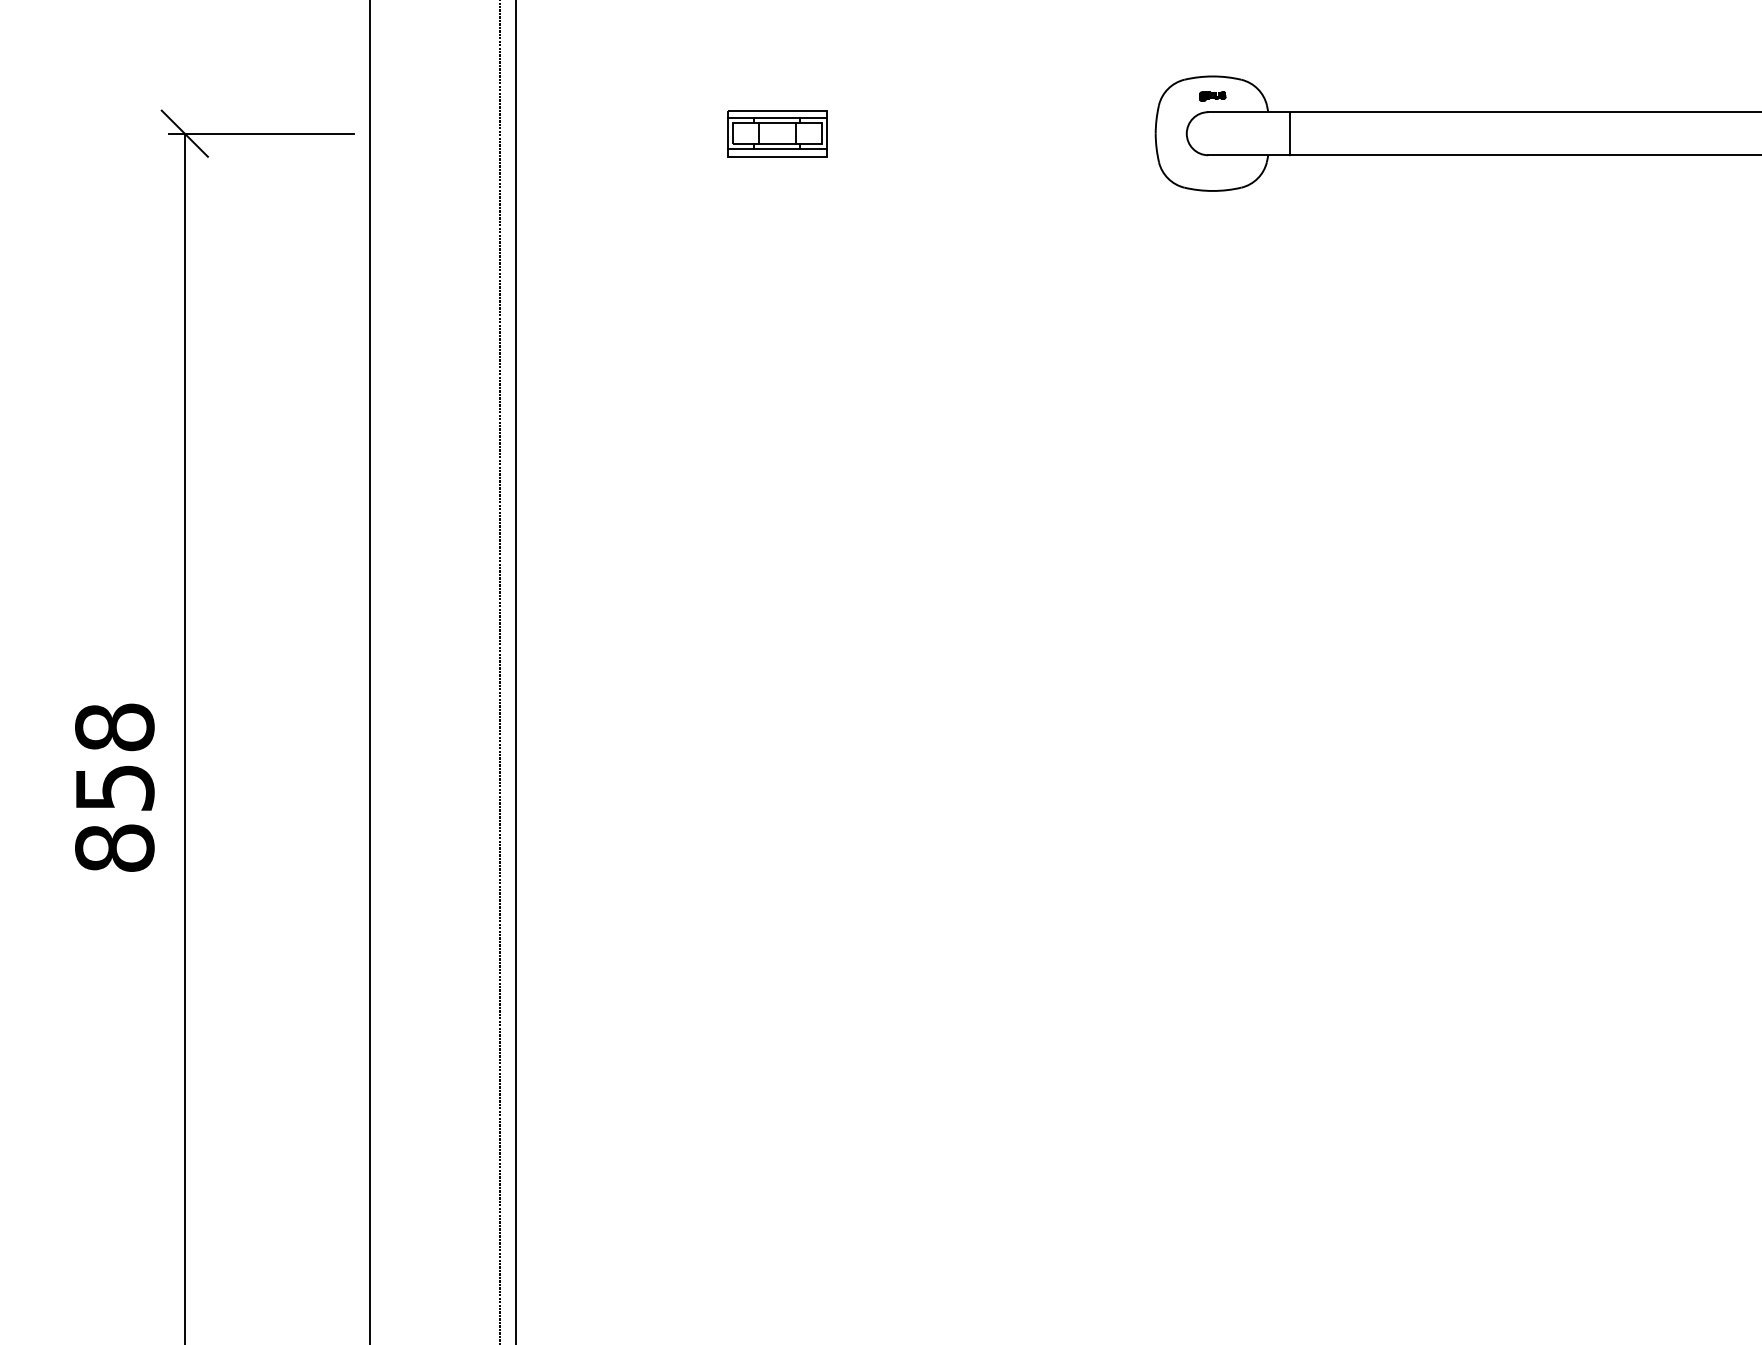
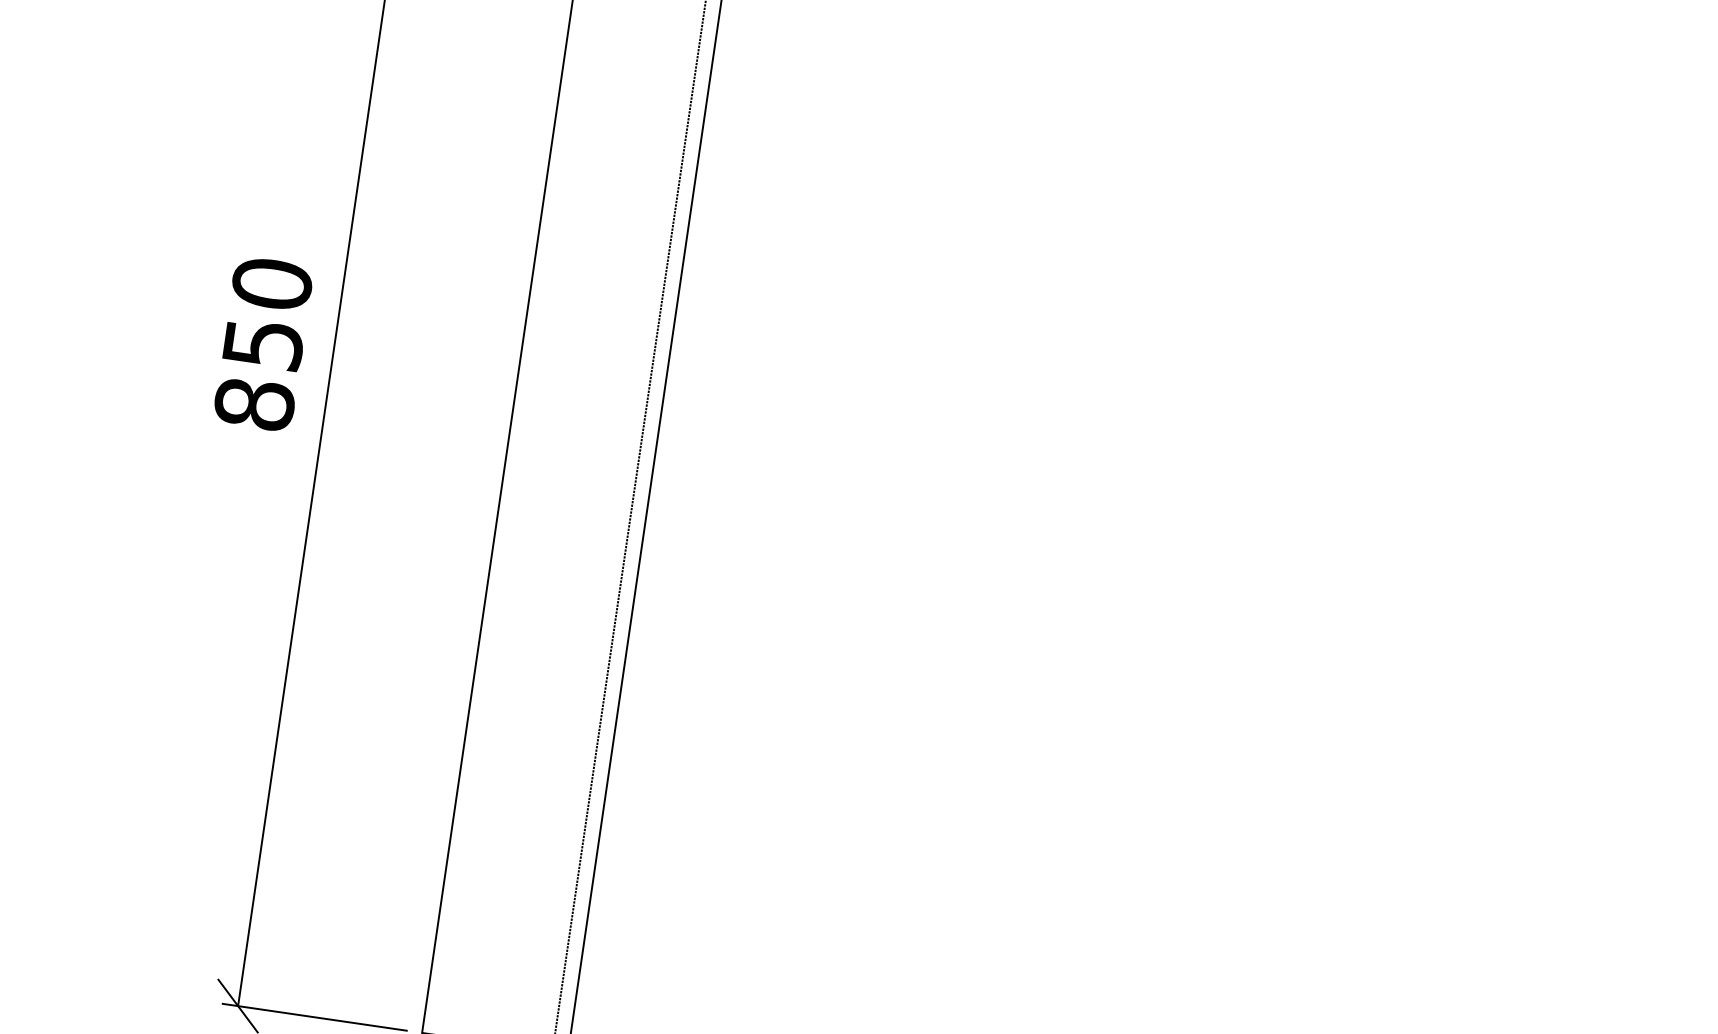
text: (114, 727) -> (271, 284), 858 -> 850

